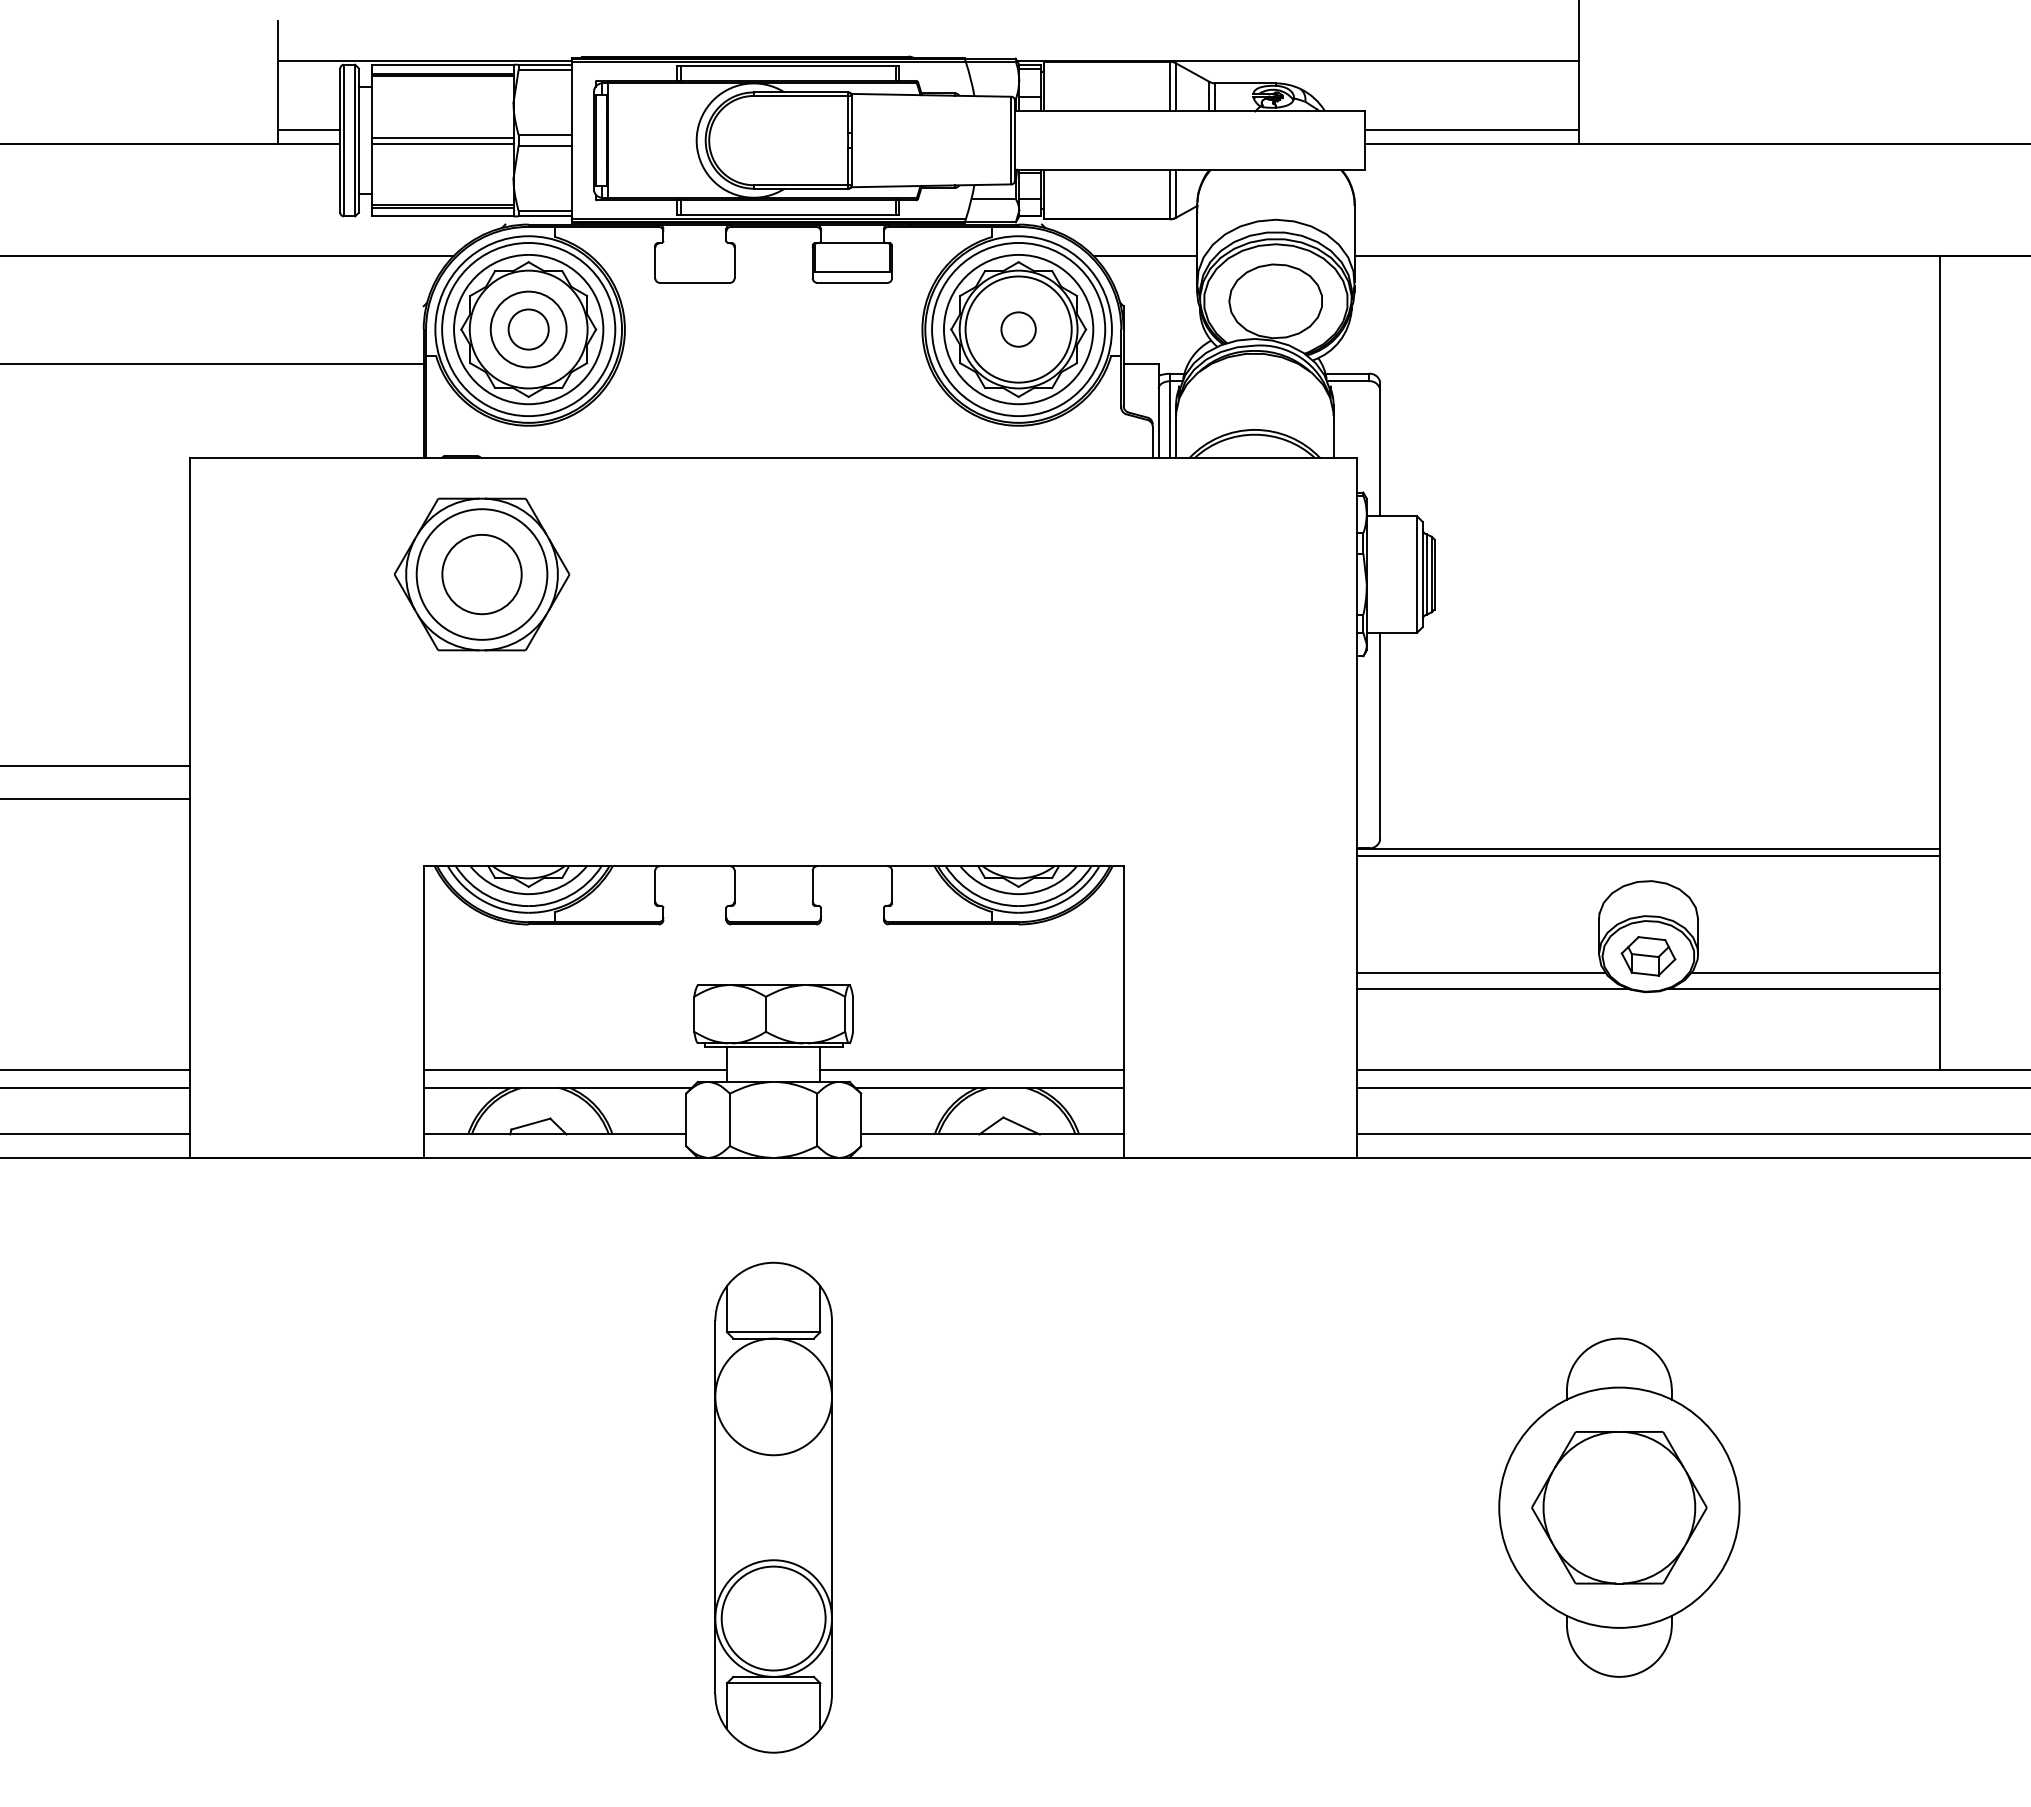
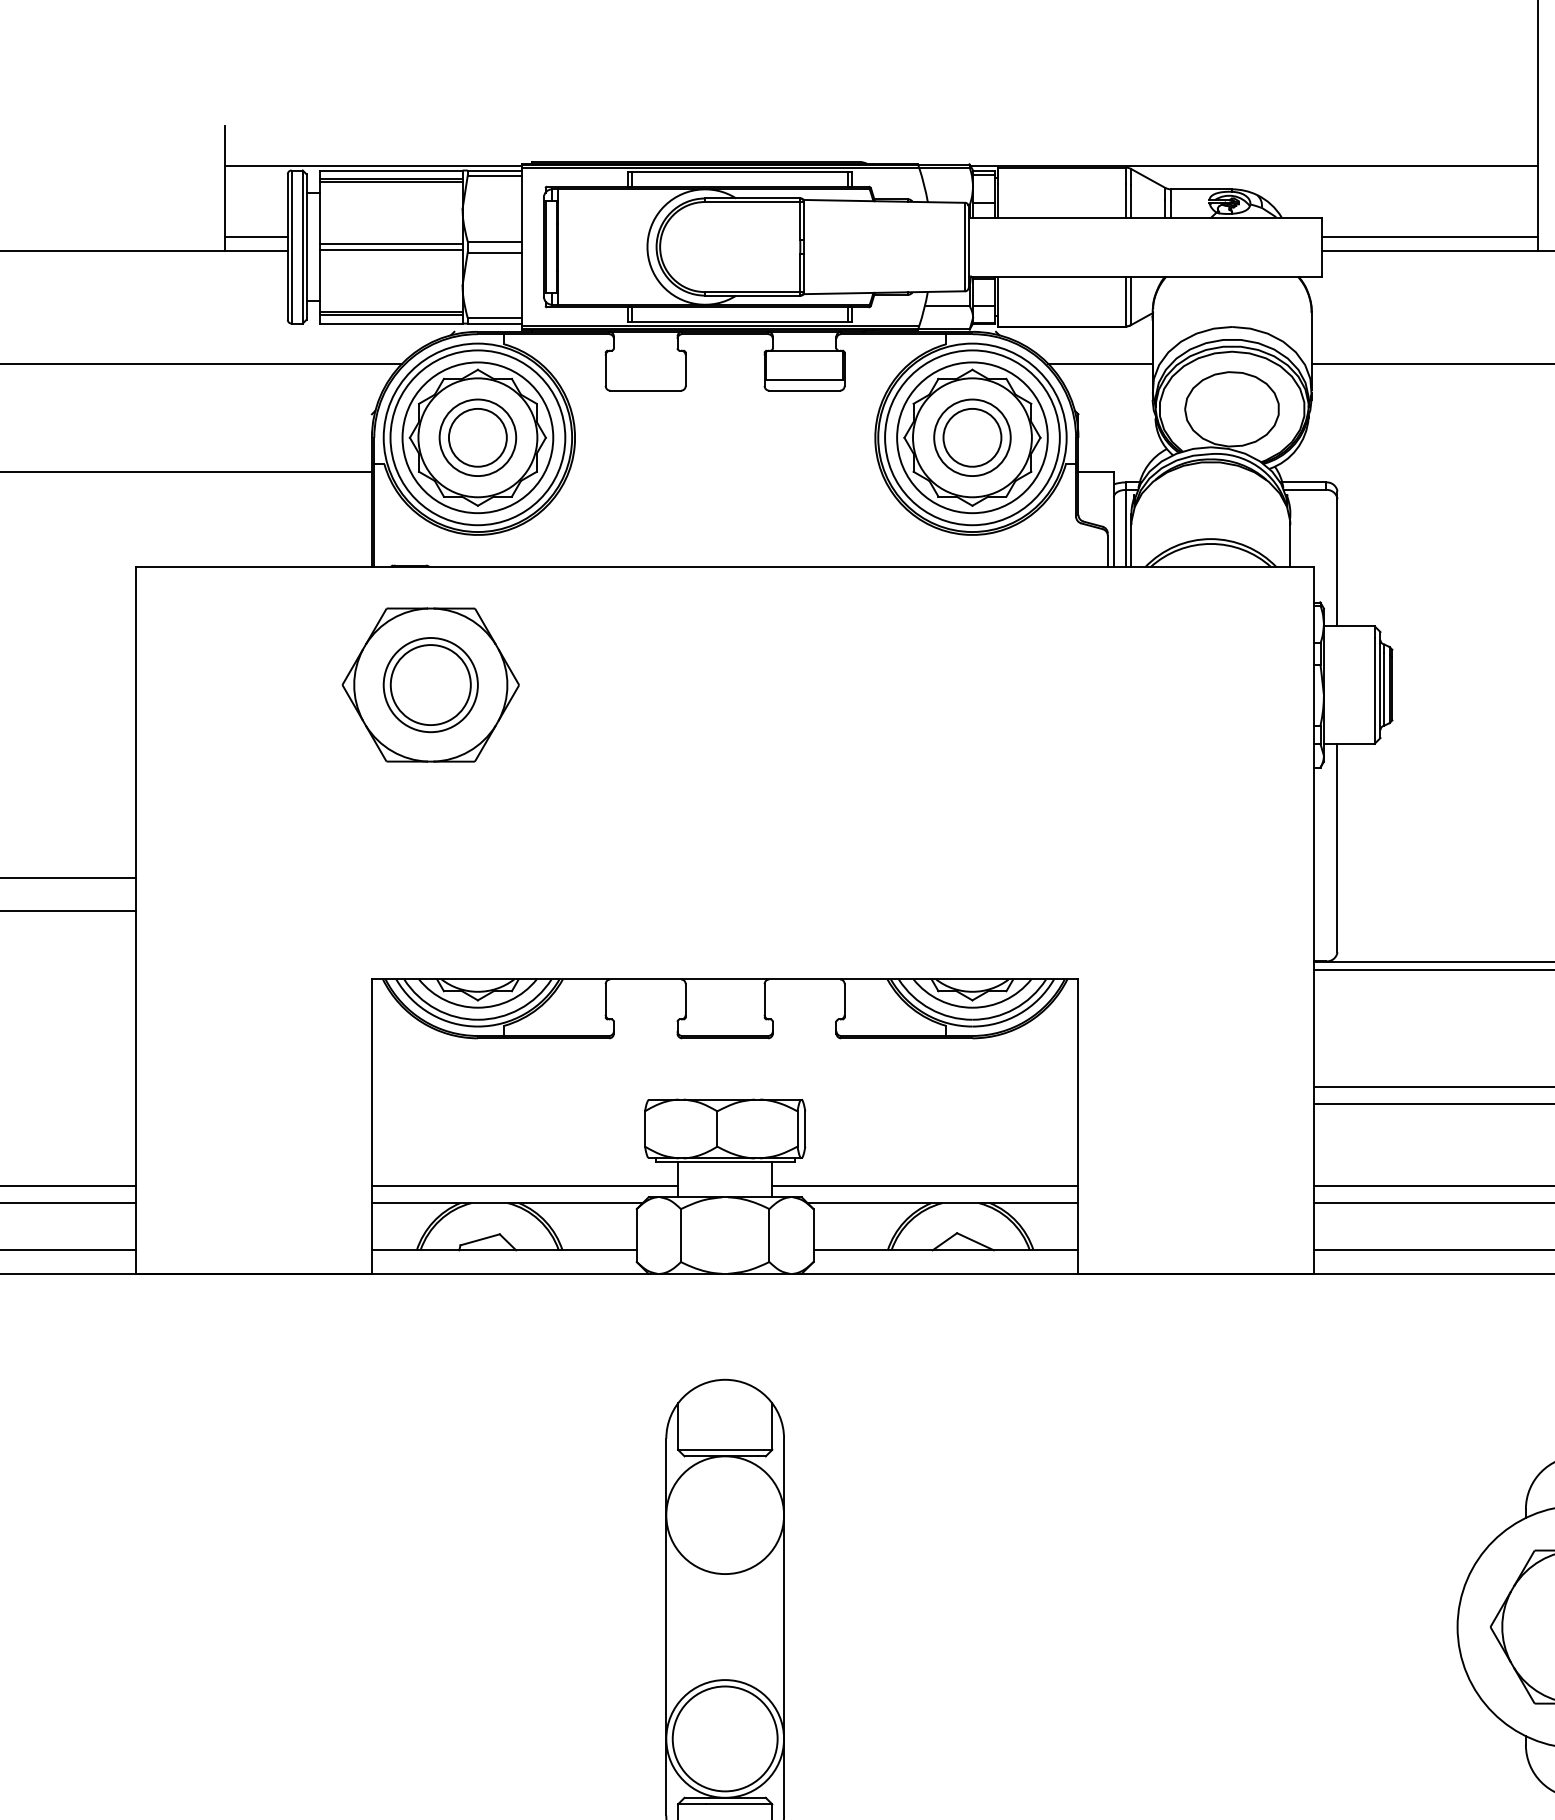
circle: (528, 329) -> (477, 437), size x1.43
circle: (1018, 329) -> (972, 437), size x0.71
circle: (1018, 329) -> (972, 437), size x1.67
circle: (481, 574) -> (430, 685), size x0.71

